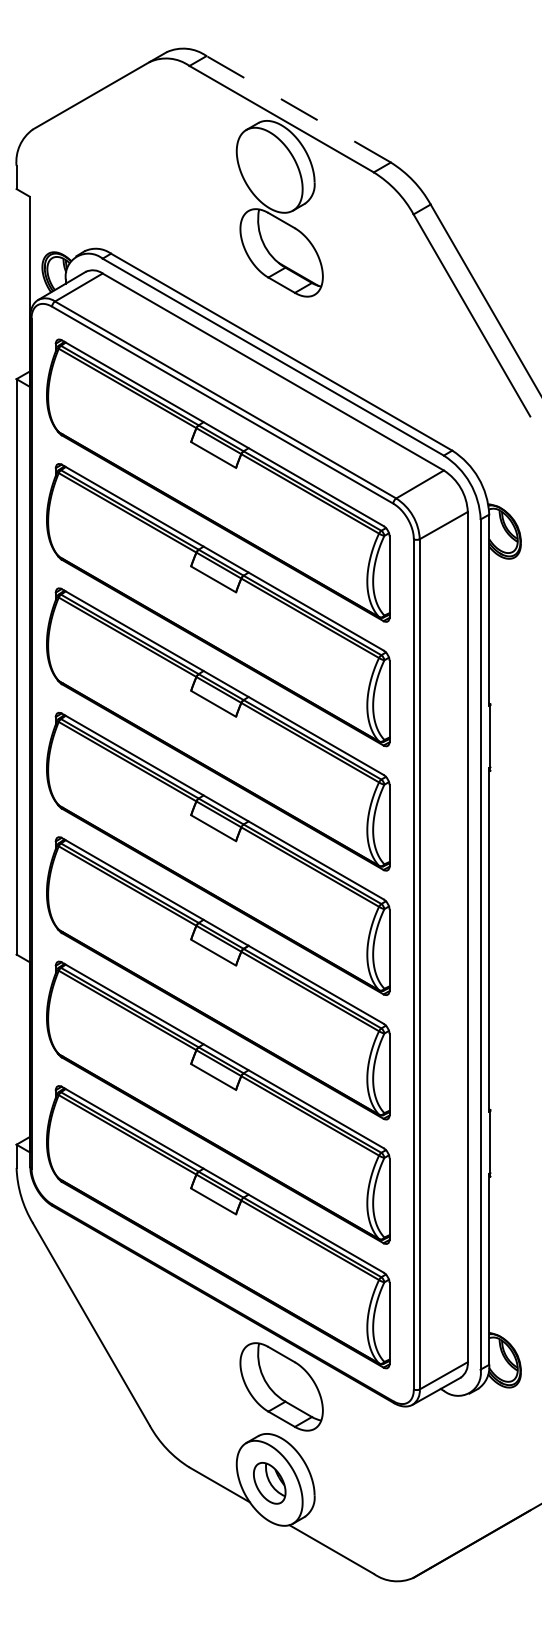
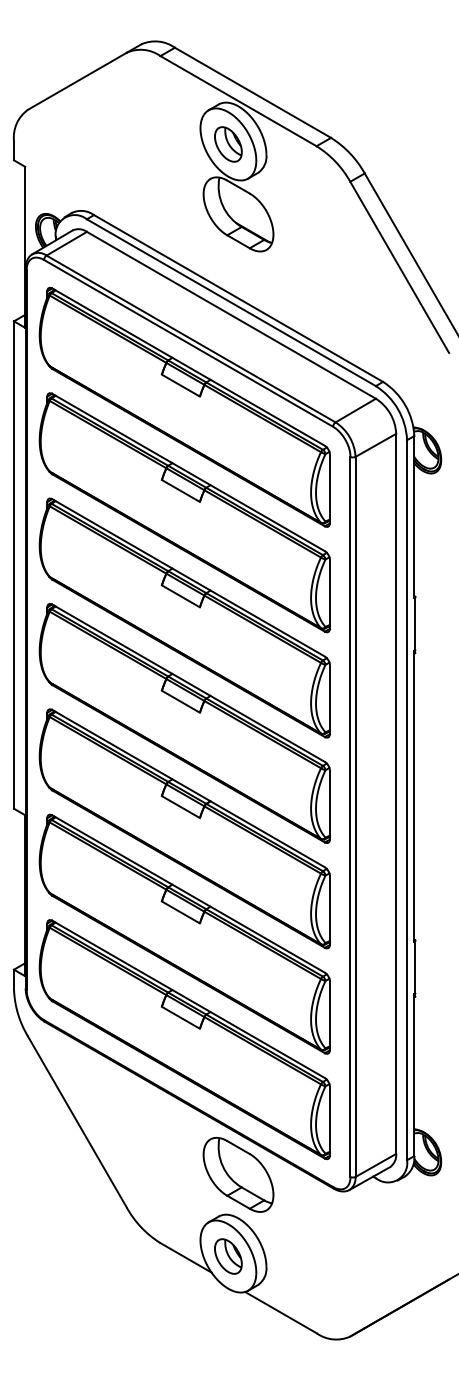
line: (298, 108) -> (252, 92), dashed -> solid
part: (269, 170) -> (228, 144), added

